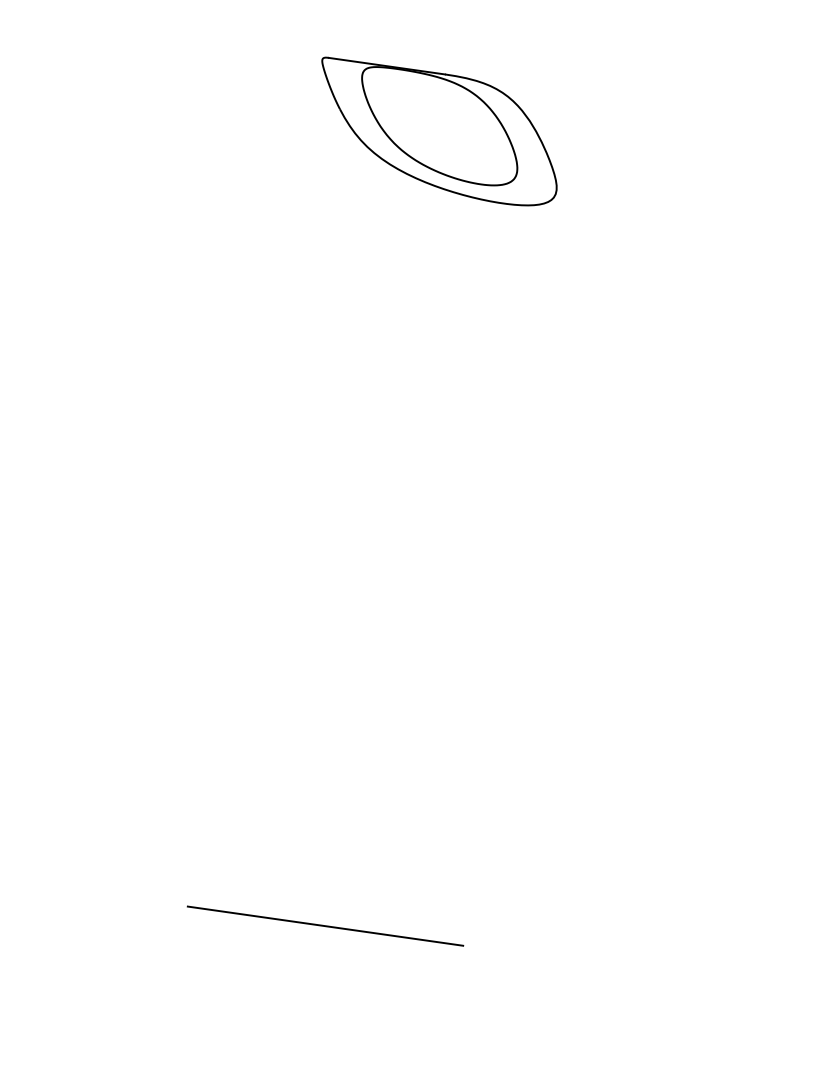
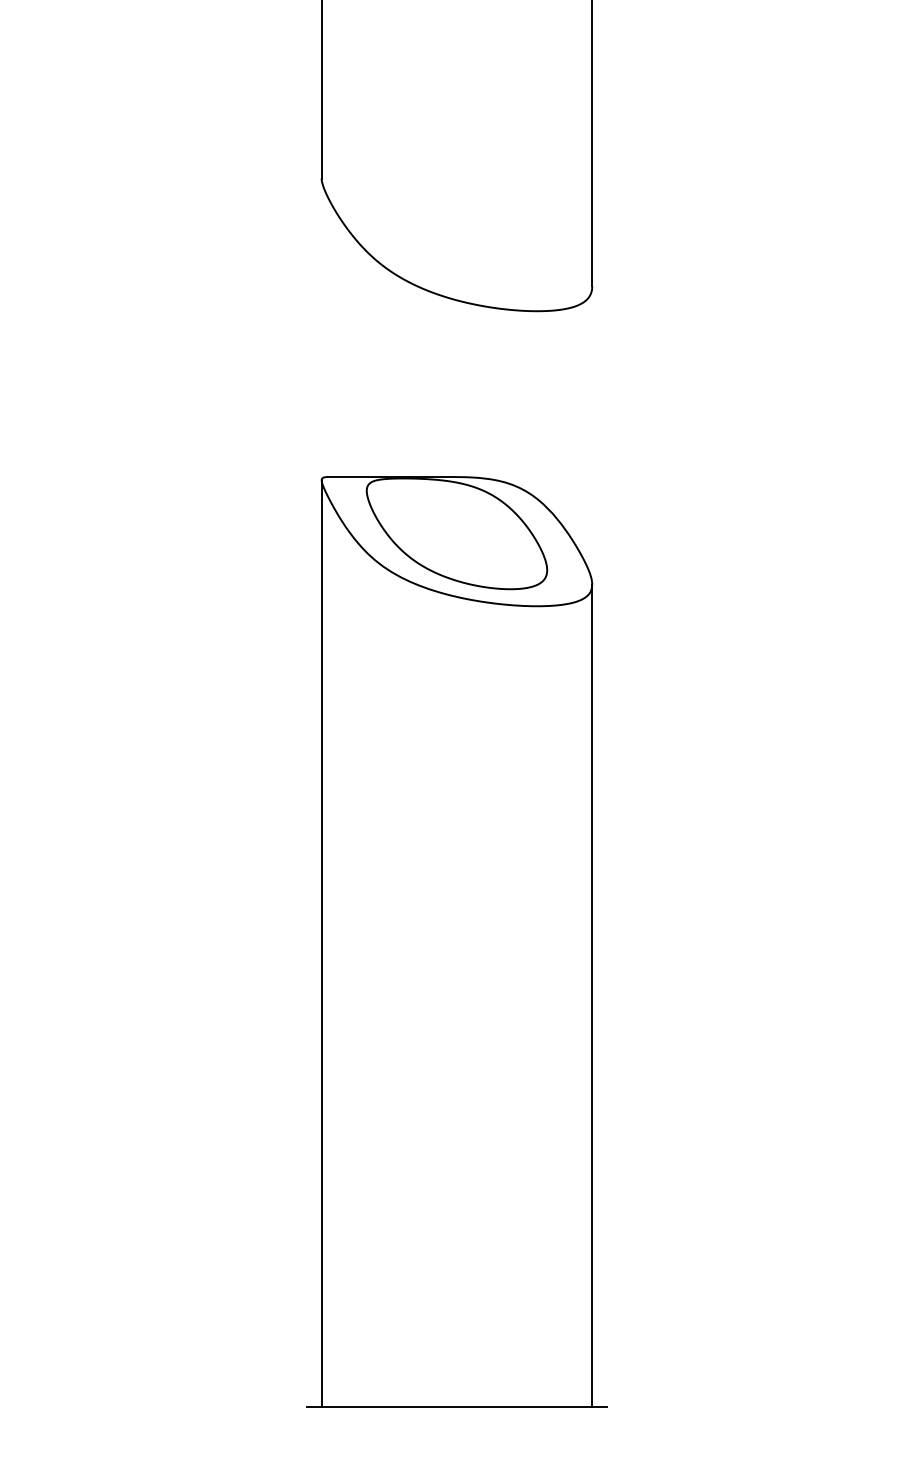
line: (261, 484) -> (321, 943), added
line: (503, 567) -> (592, 995), added

